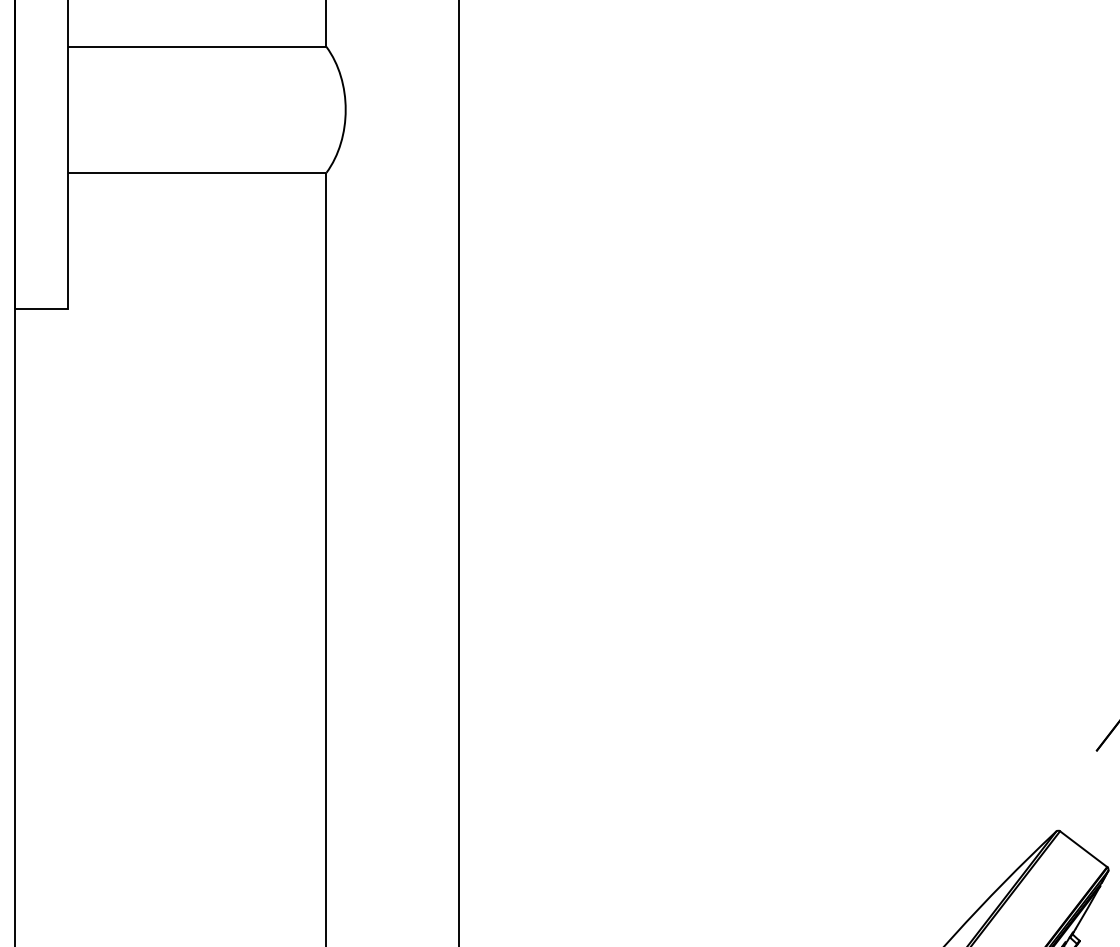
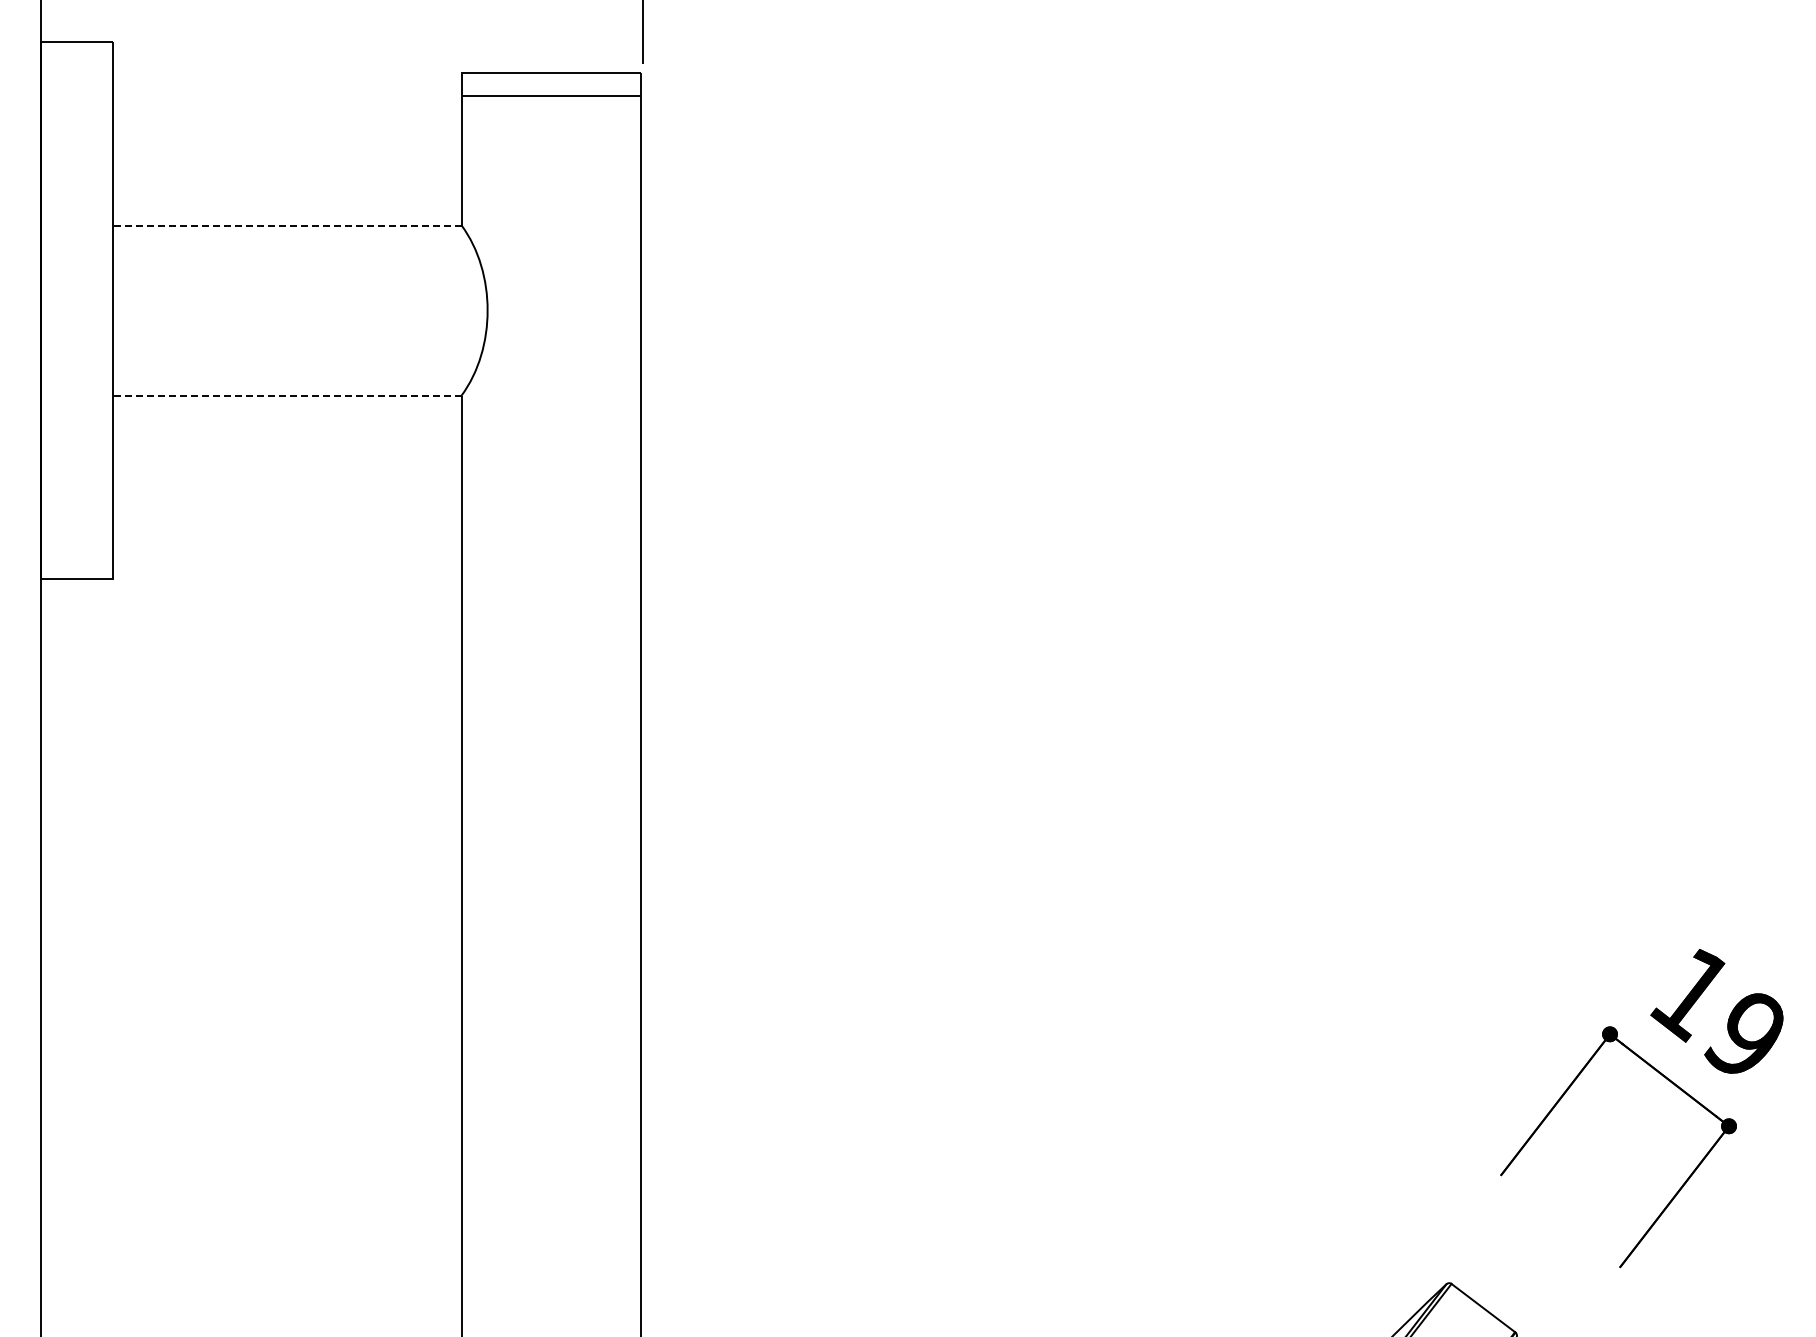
line: (197, 46) -> (287, 225), solid -> dashed
line: (197, 172) -> (287, 395), solid -> dashed

